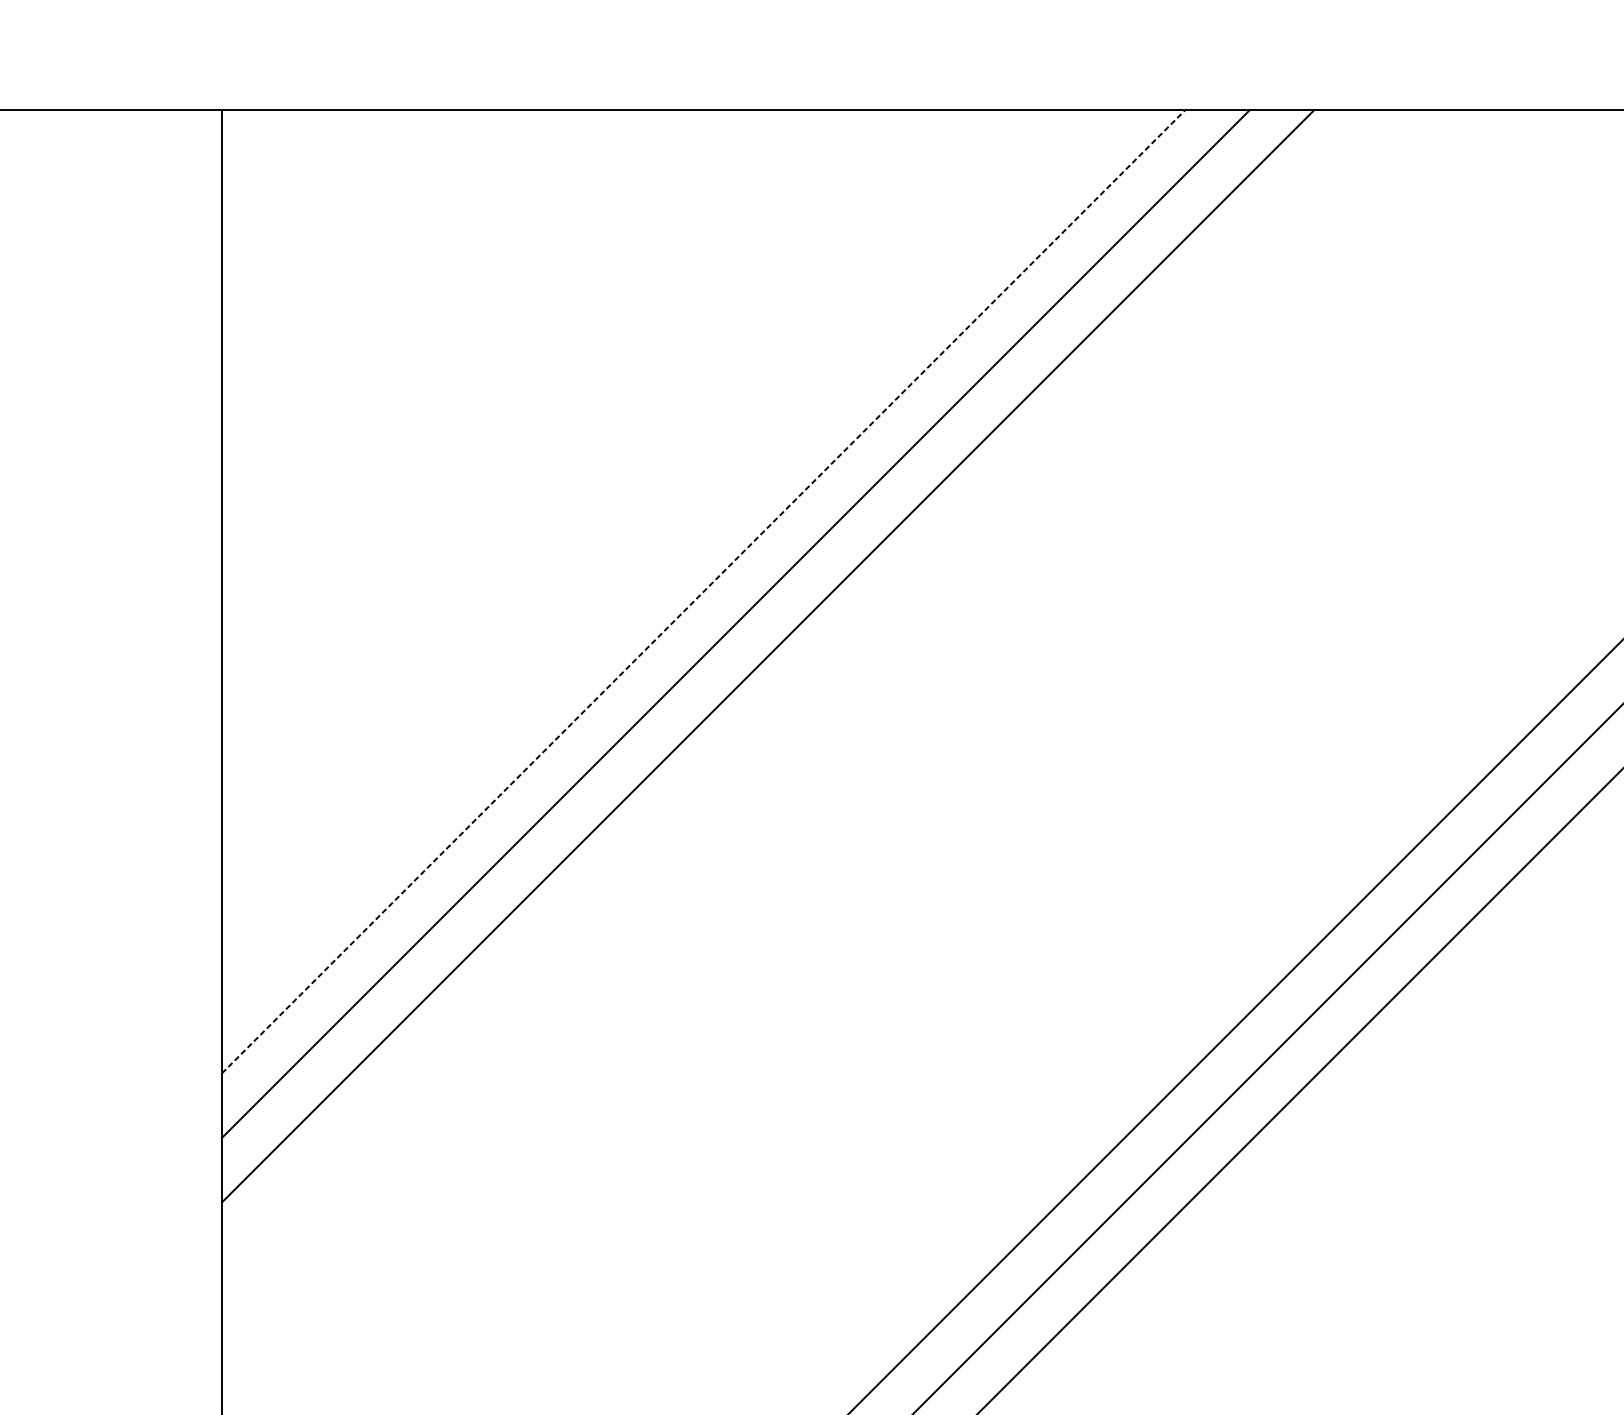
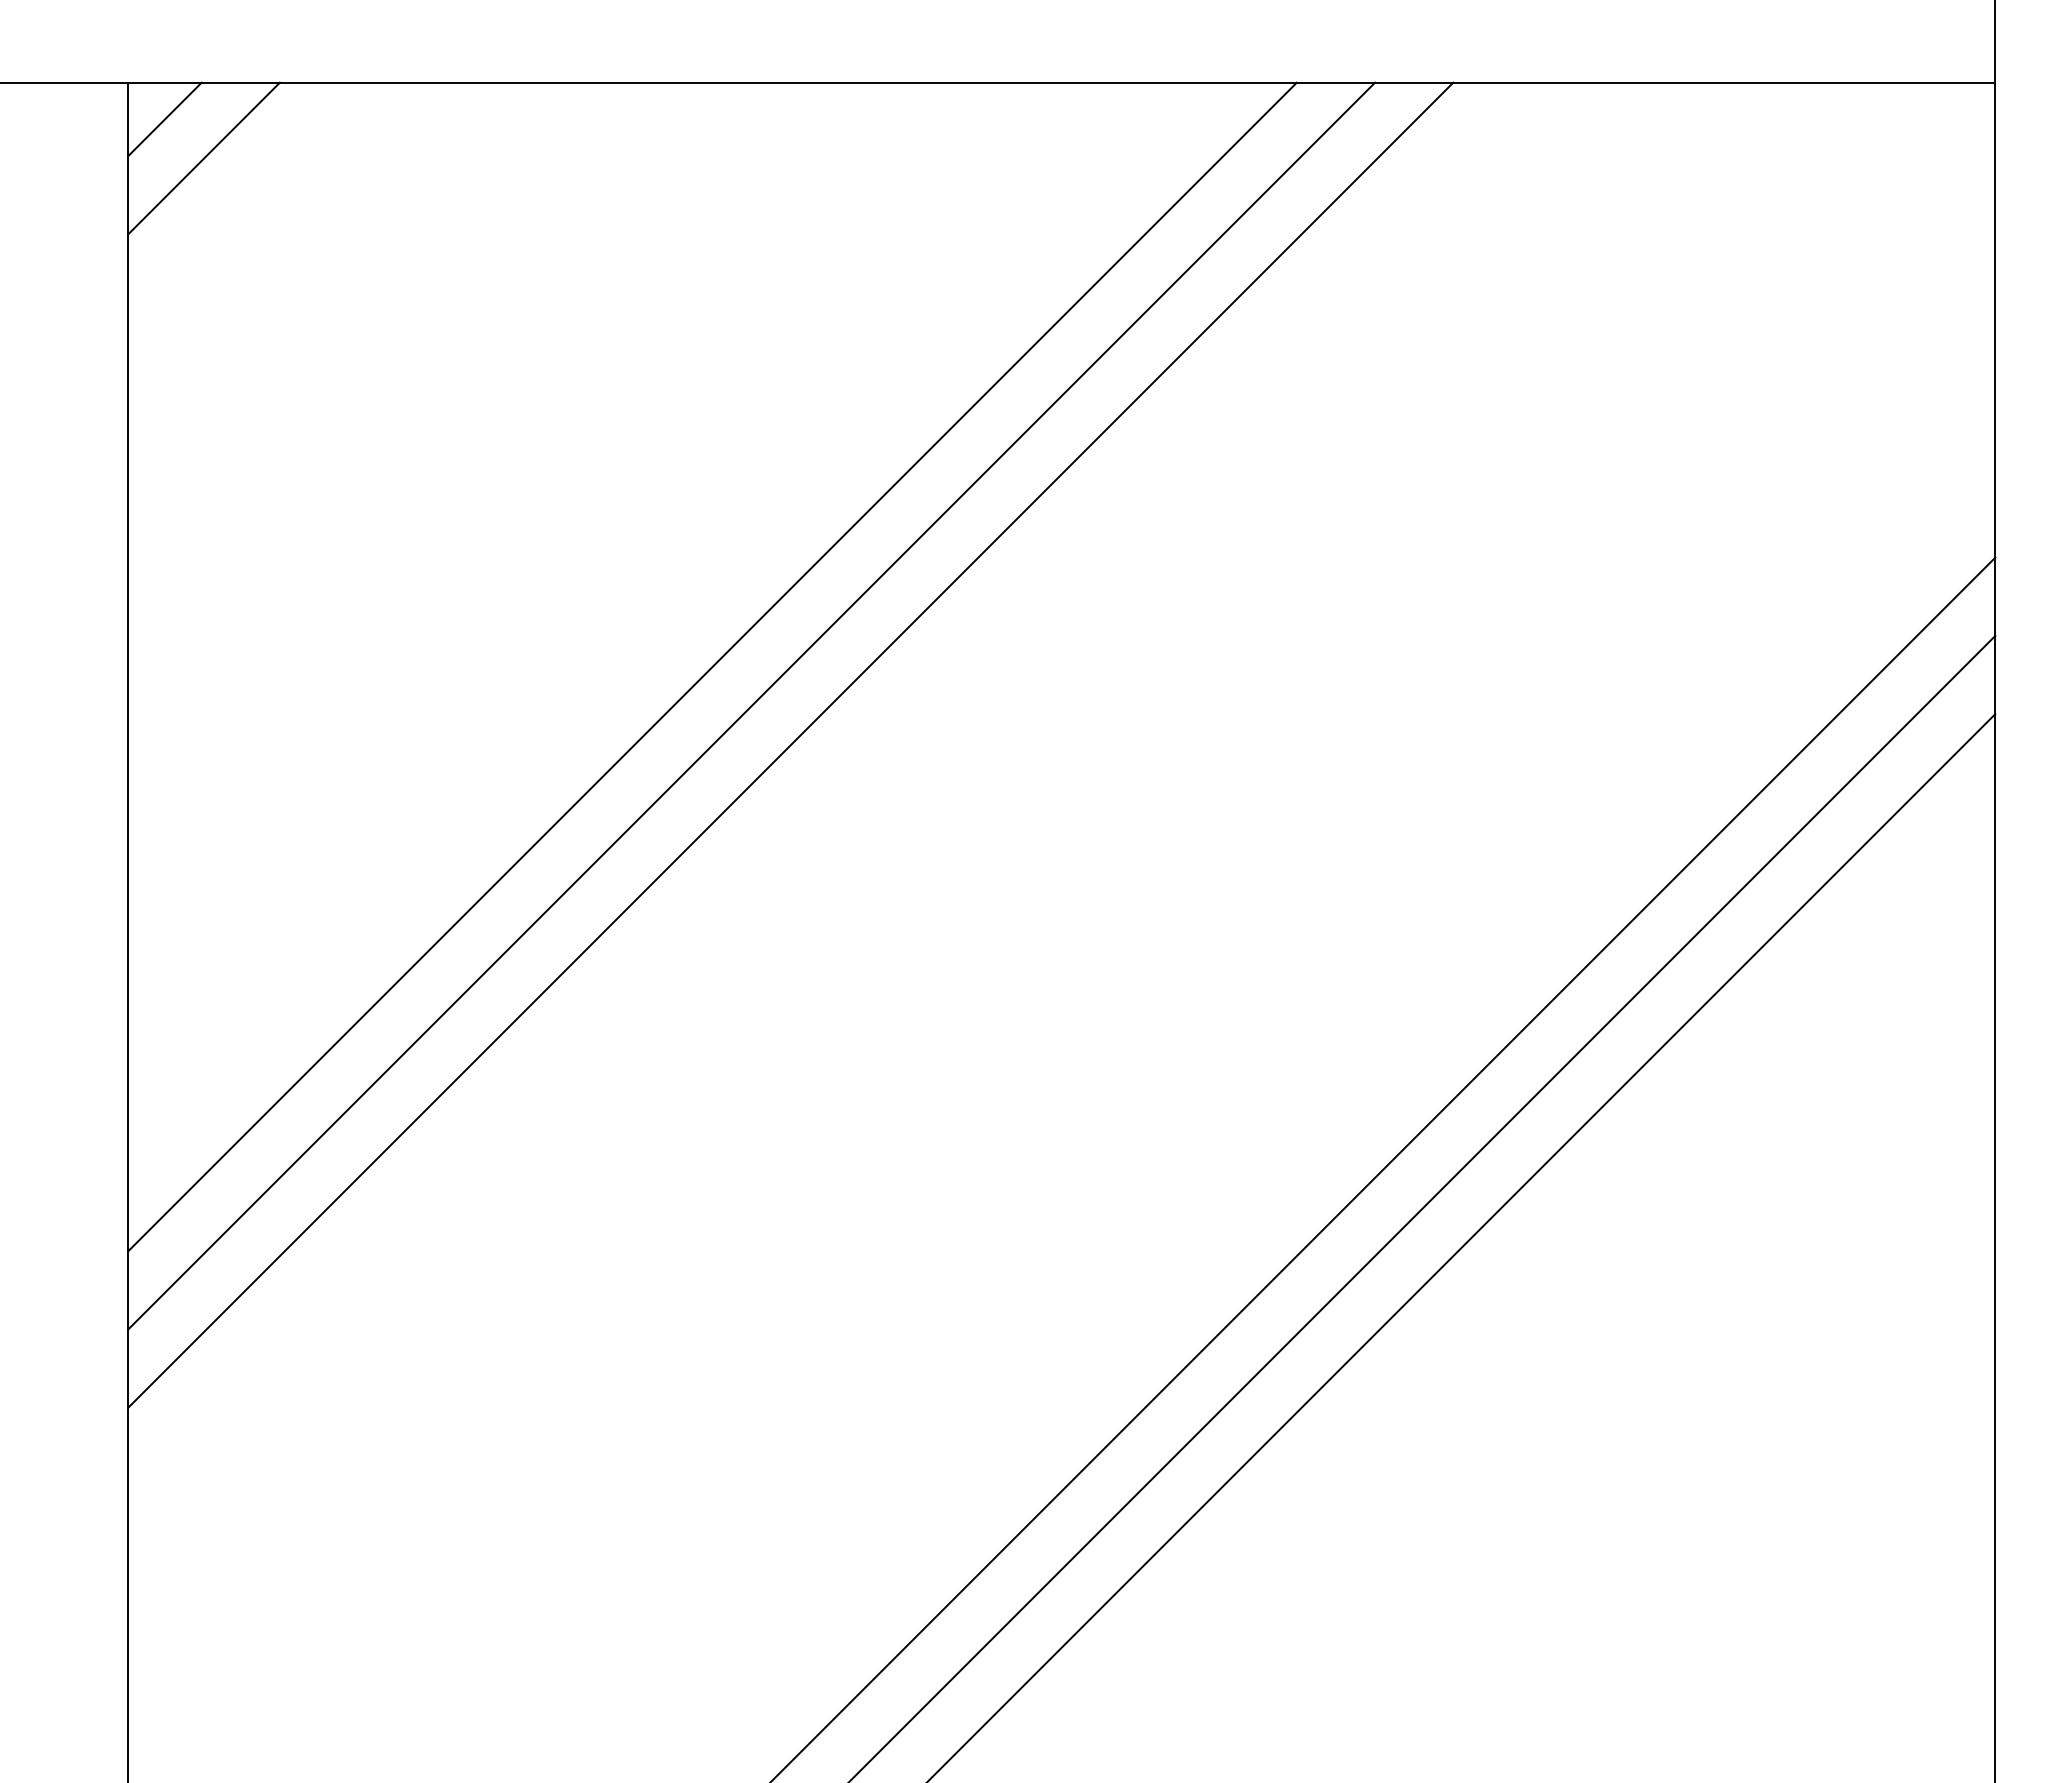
line: (251, 139) -> (164, 118), added
line: (283, 172) -> (203, 158), added
line: (704, 591) -> (713, 666), dashed -> solid

